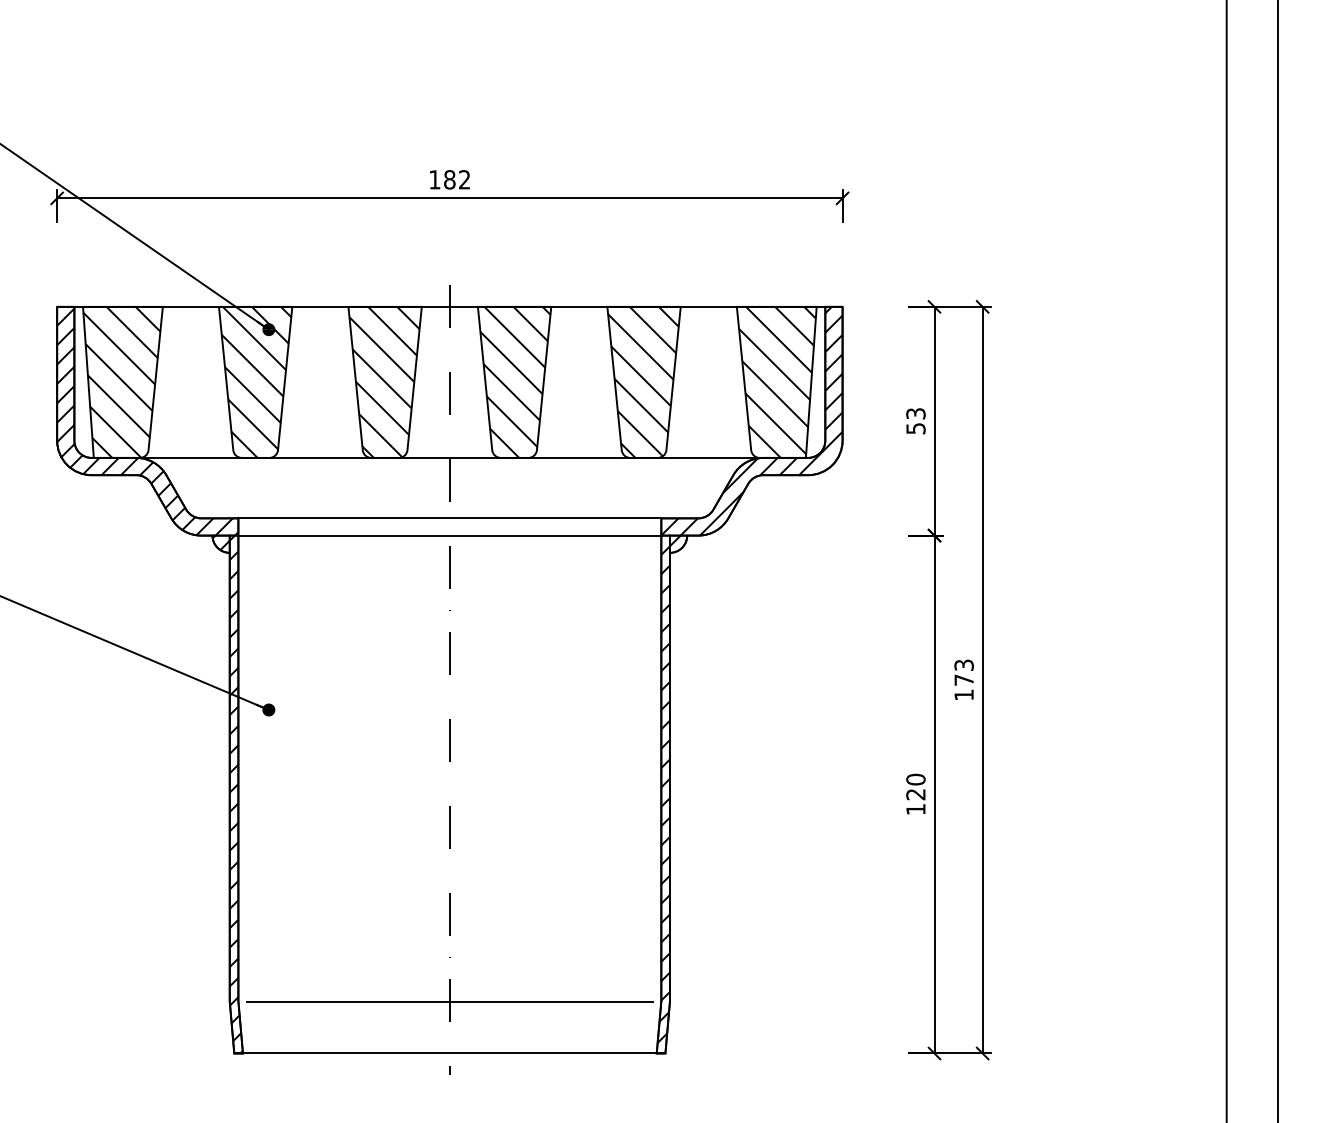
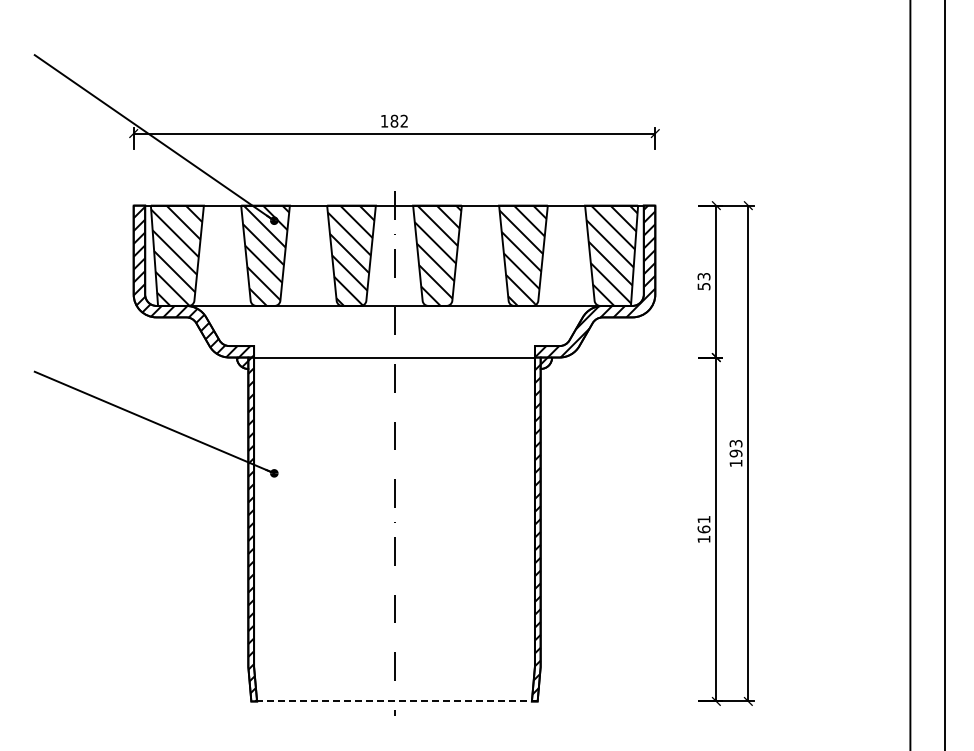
line: (449, 518) -> (394, 346), removed
text: (963, 680) -> (735, 453), 173 -> 193
text: (915, 787) -> (703, 524), 120 -> 161
line: (449, 1002) -> (394, 667), removed
line: (449, 1053) -> (394, 701), solid -> dashed

